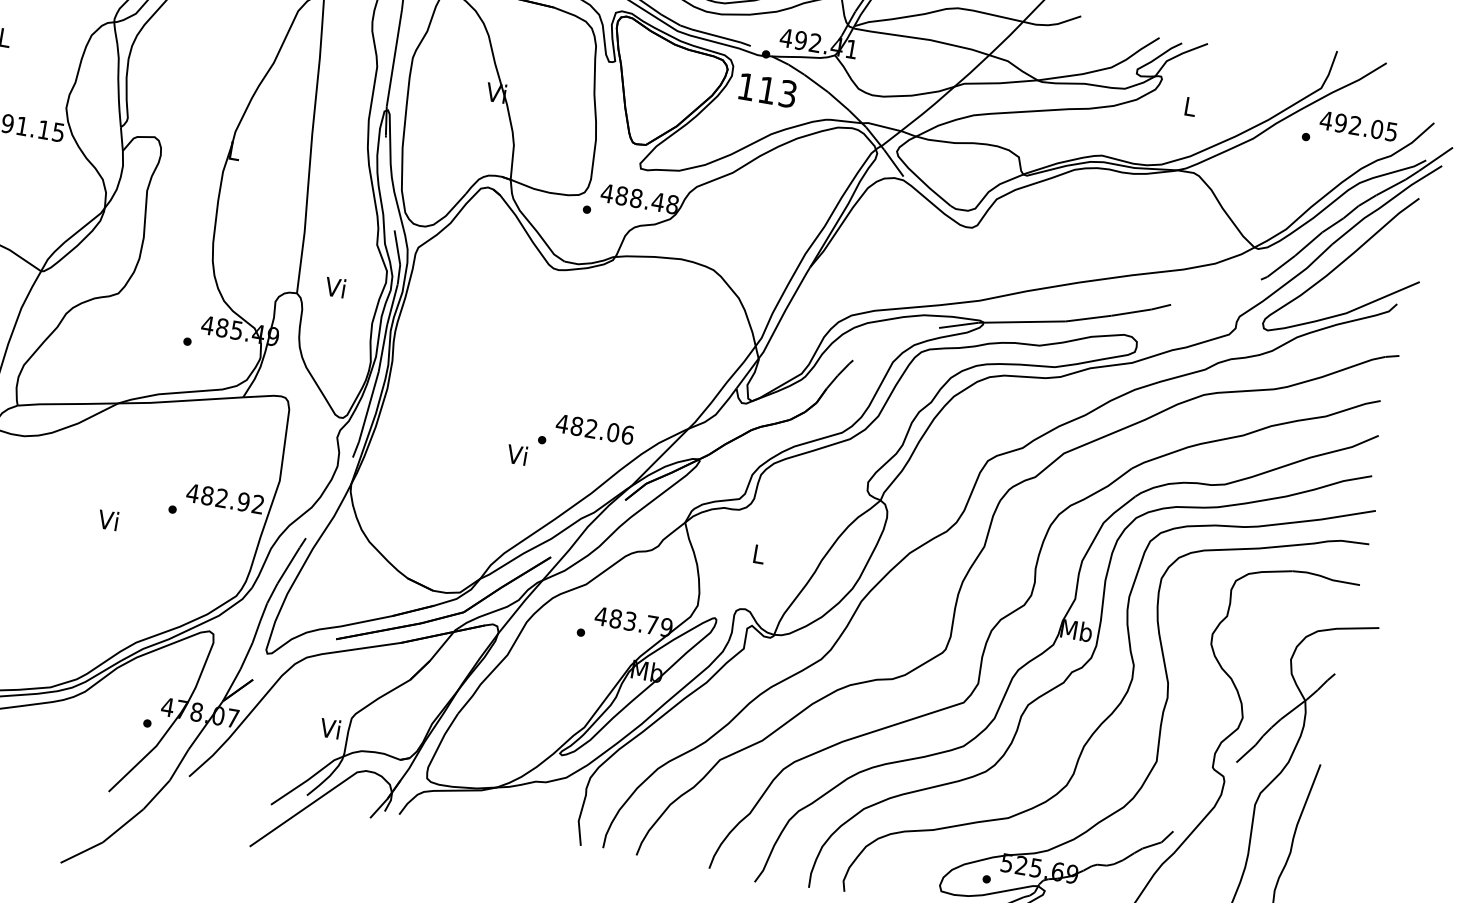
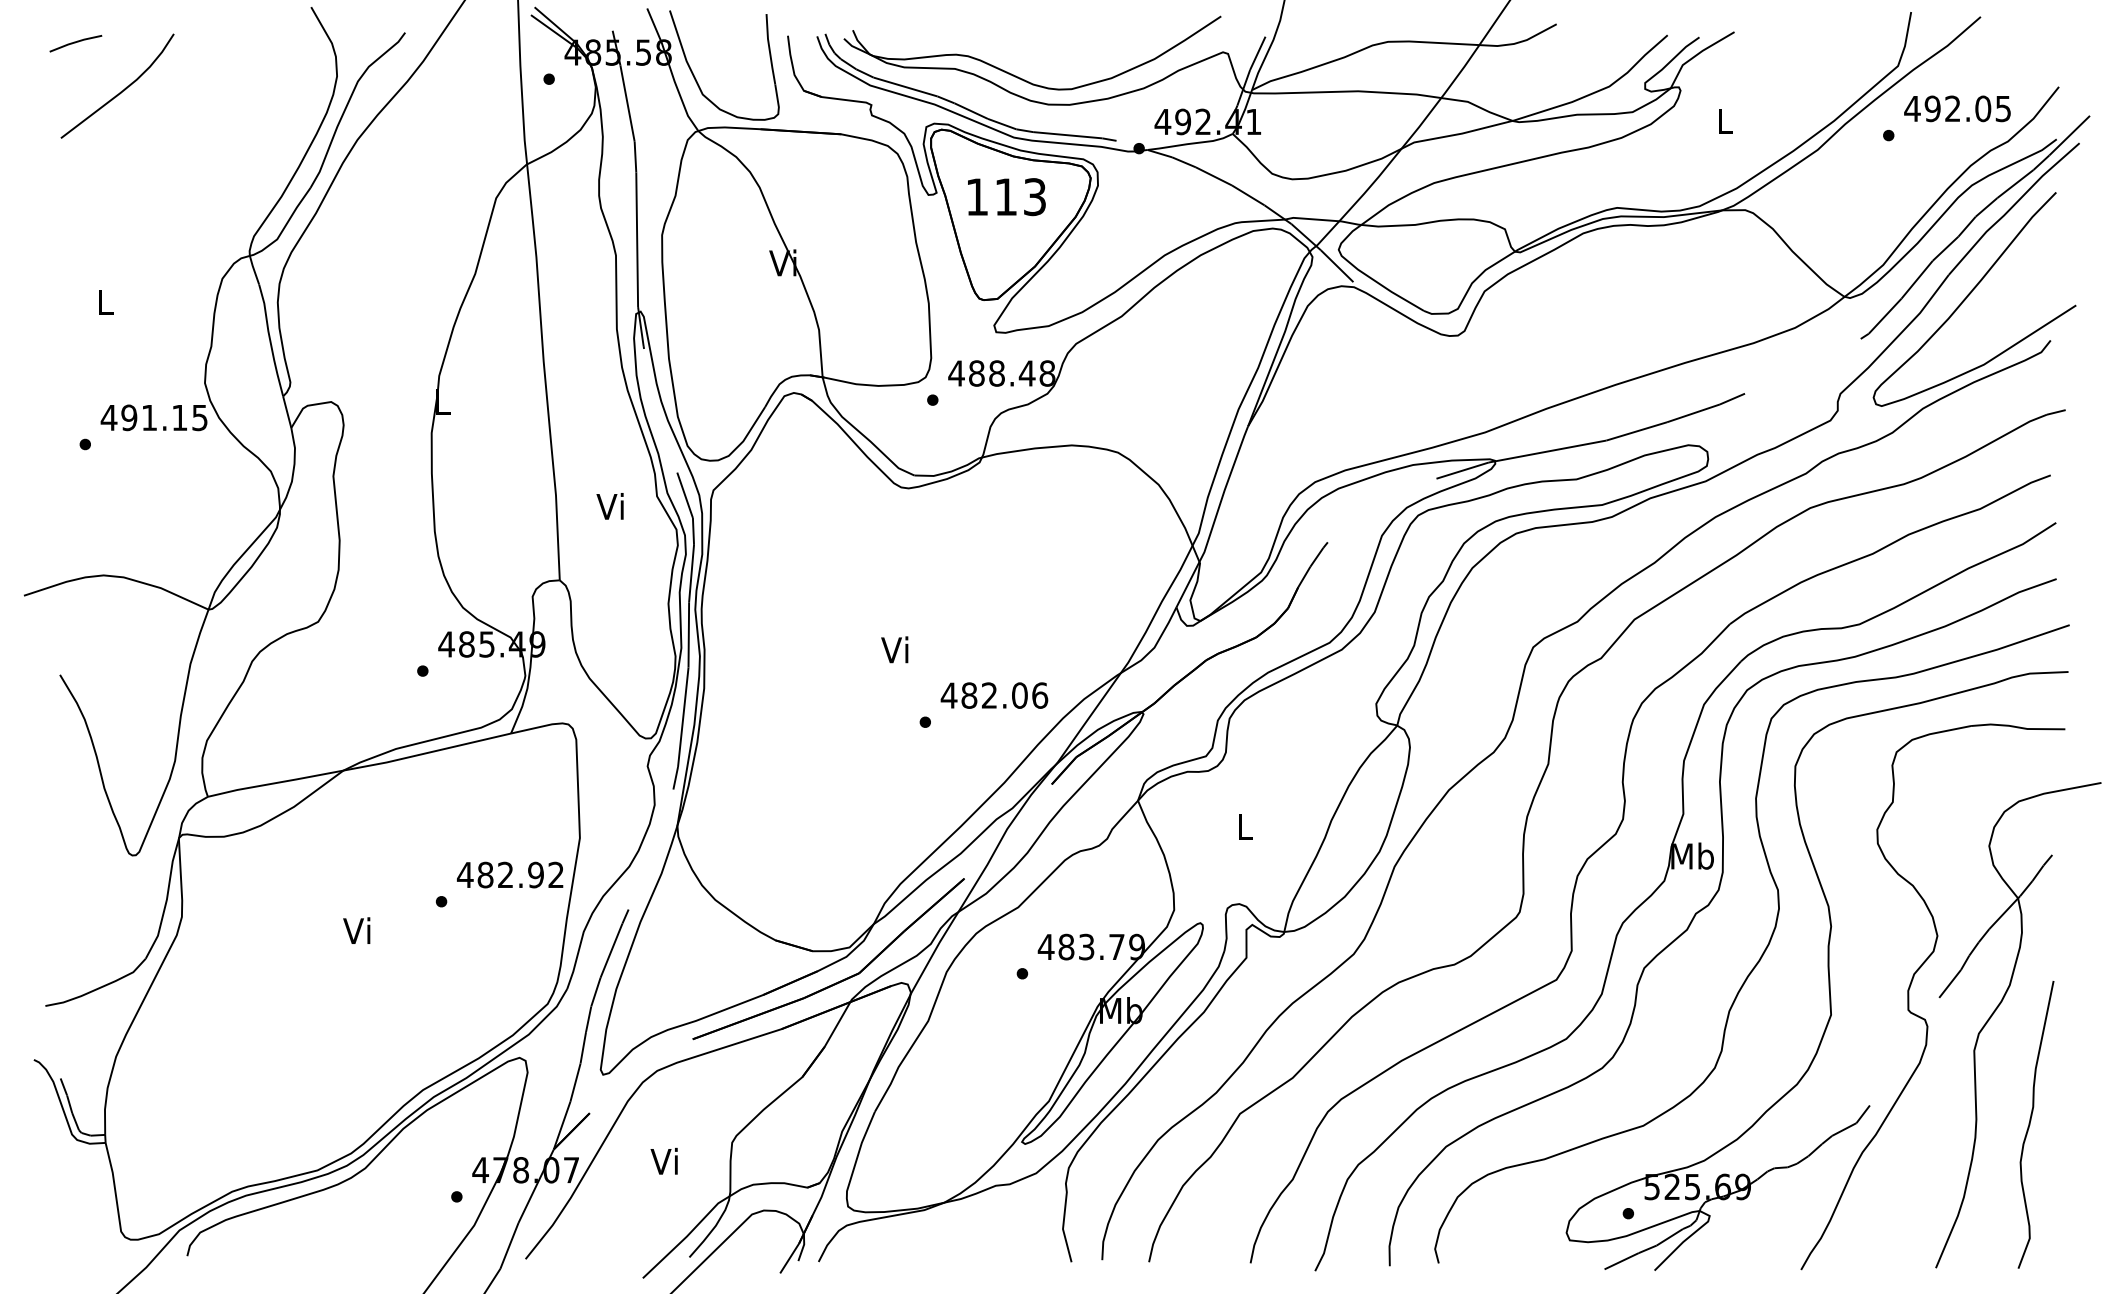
text: (767, 90) -> (1006, 197), moved
text: (334, 287) -> (609, 506), moved
text: (516, 454) -> (894, 649), moved
text: (329, 727) -> (663, 1160), moved

